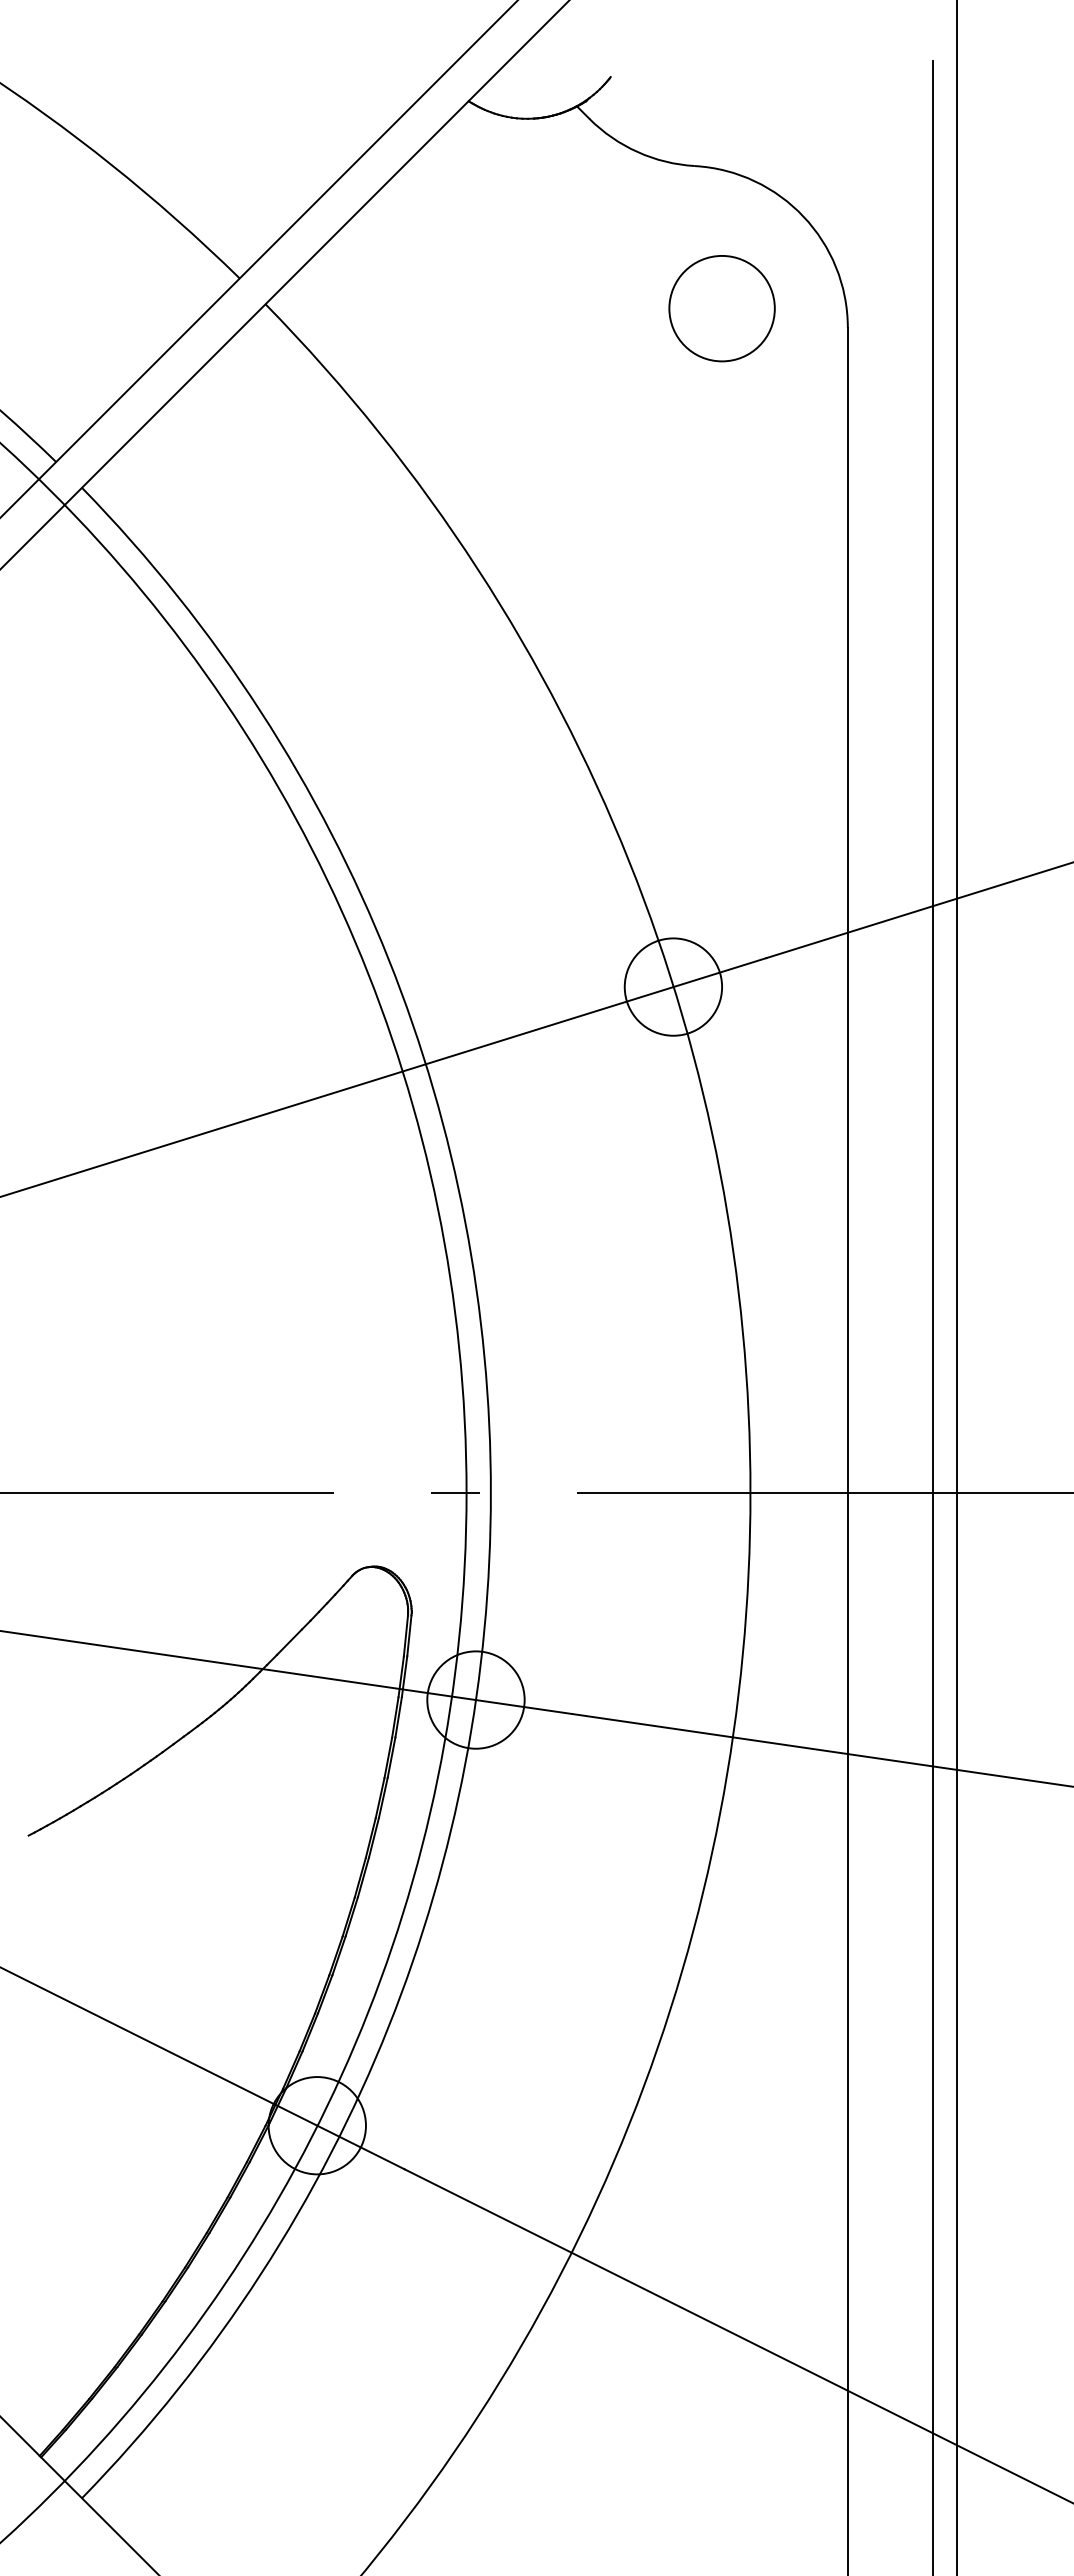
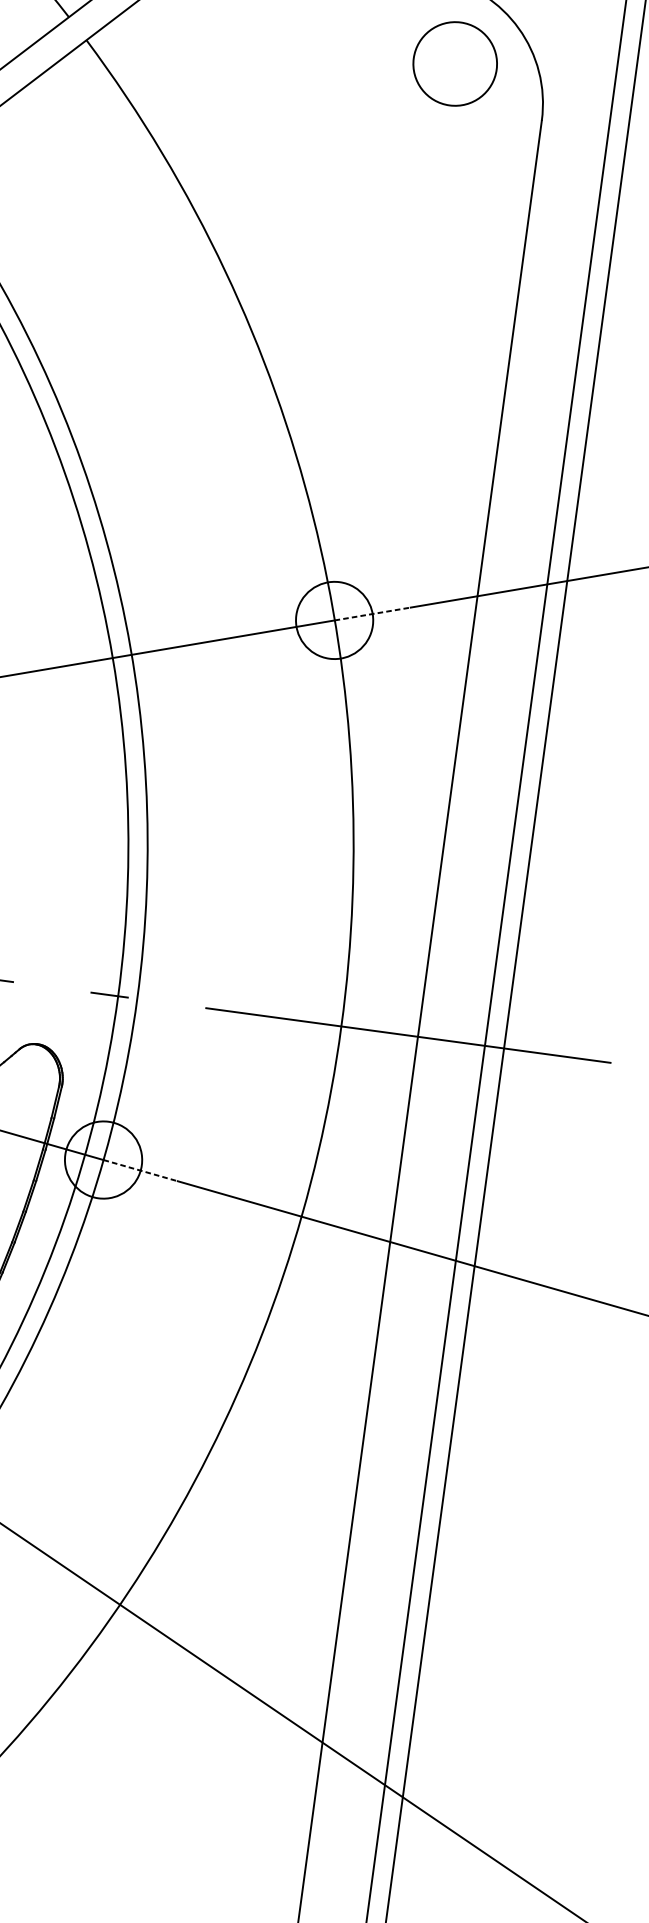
circle: (721, 308) -> (454, 63), moved
line: (719, 972) -> (372, 613), solid -> dashed
line: (524, 1707) -> (140, 1171), solid -> dashed

